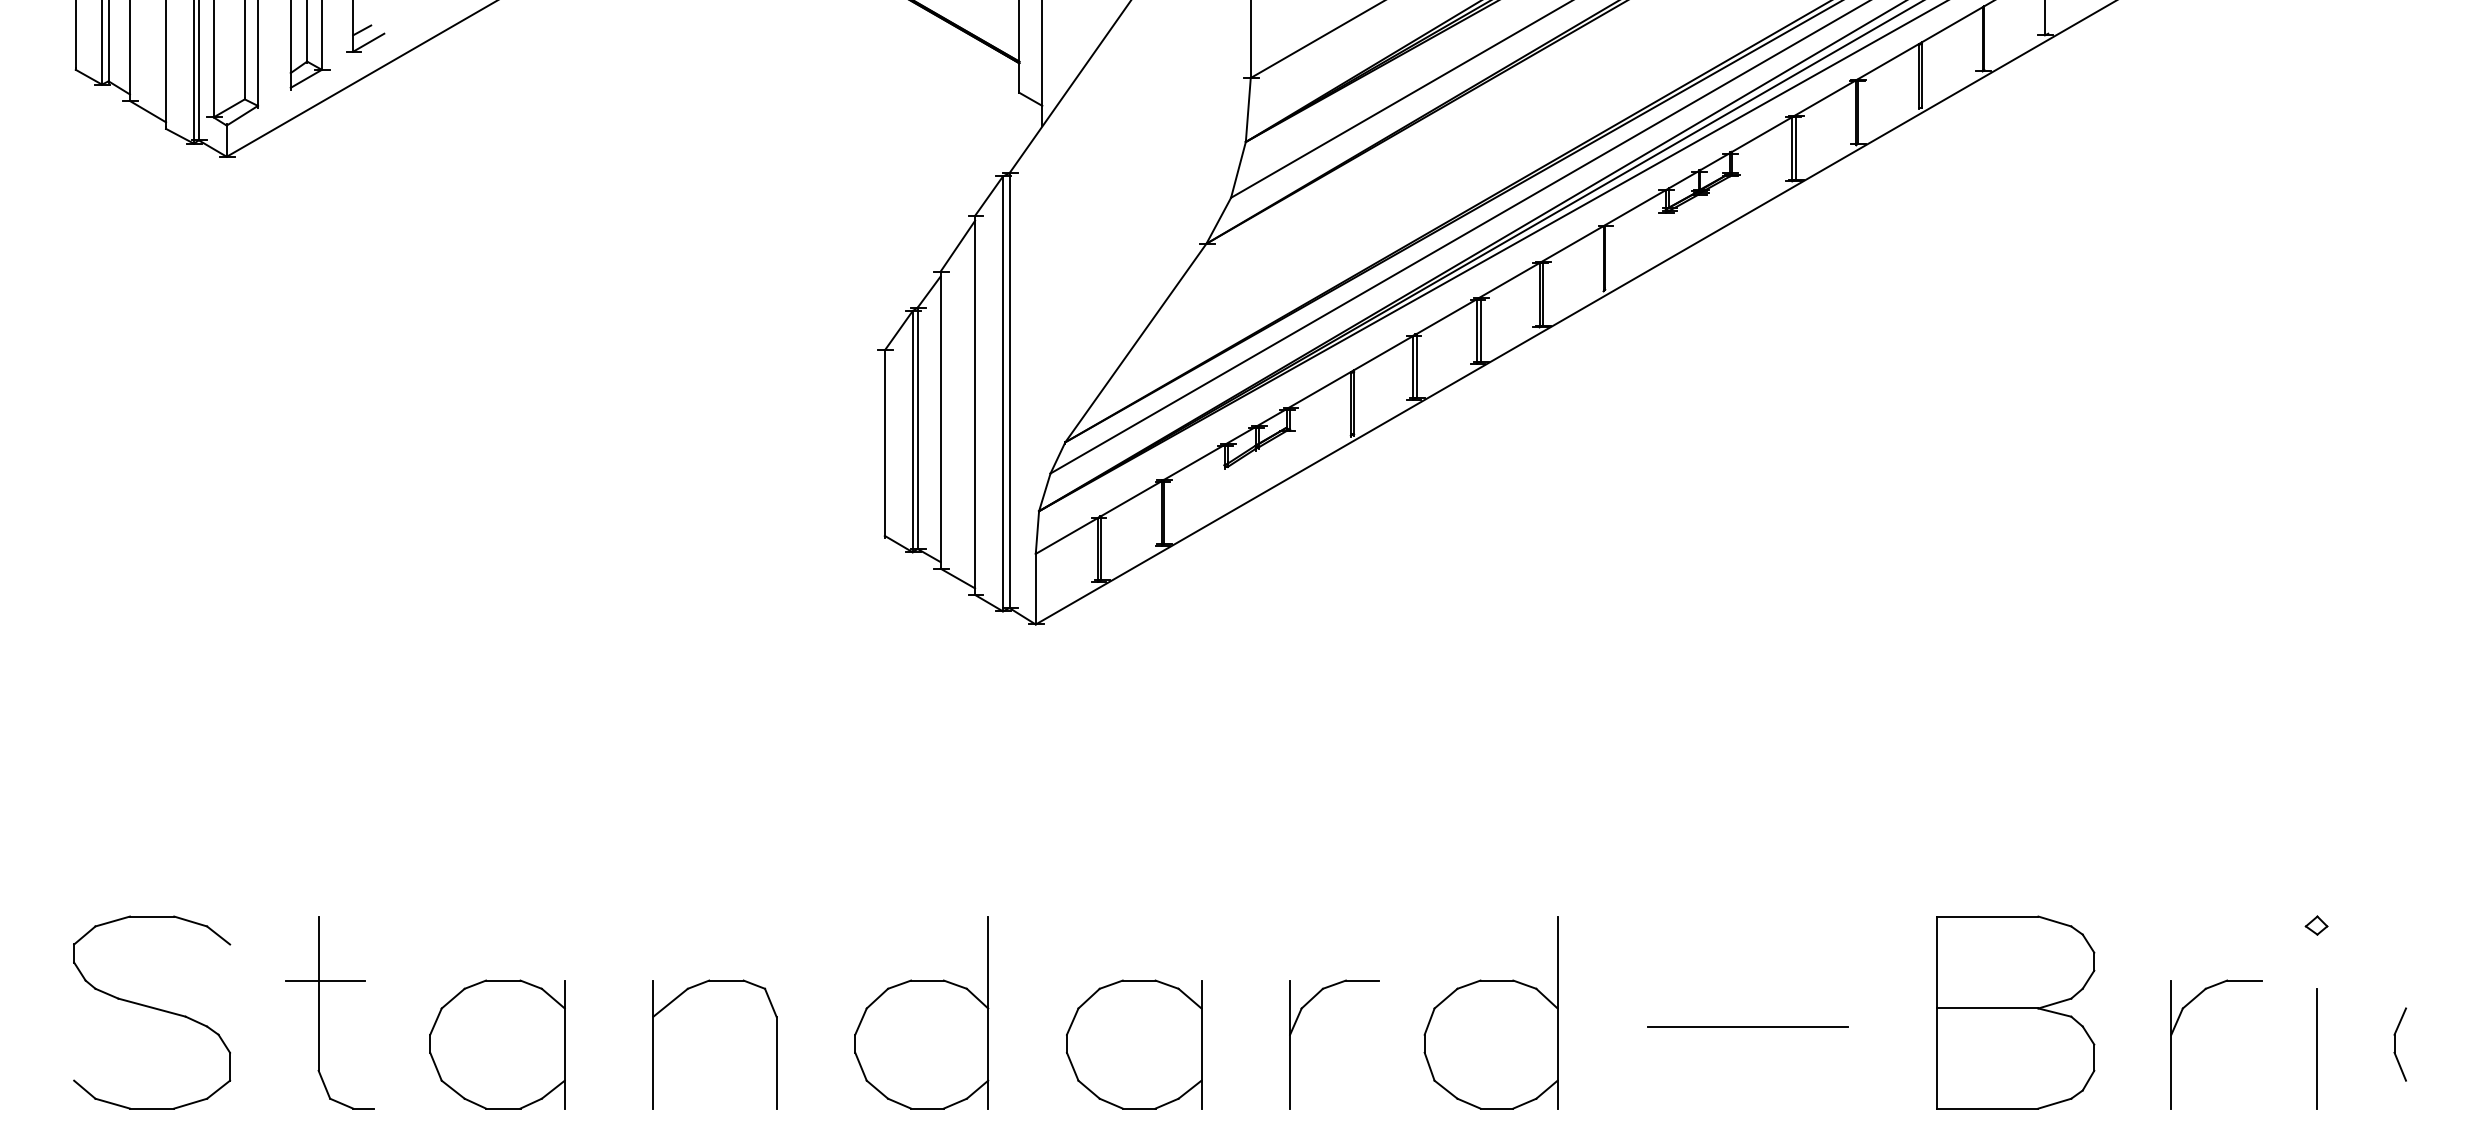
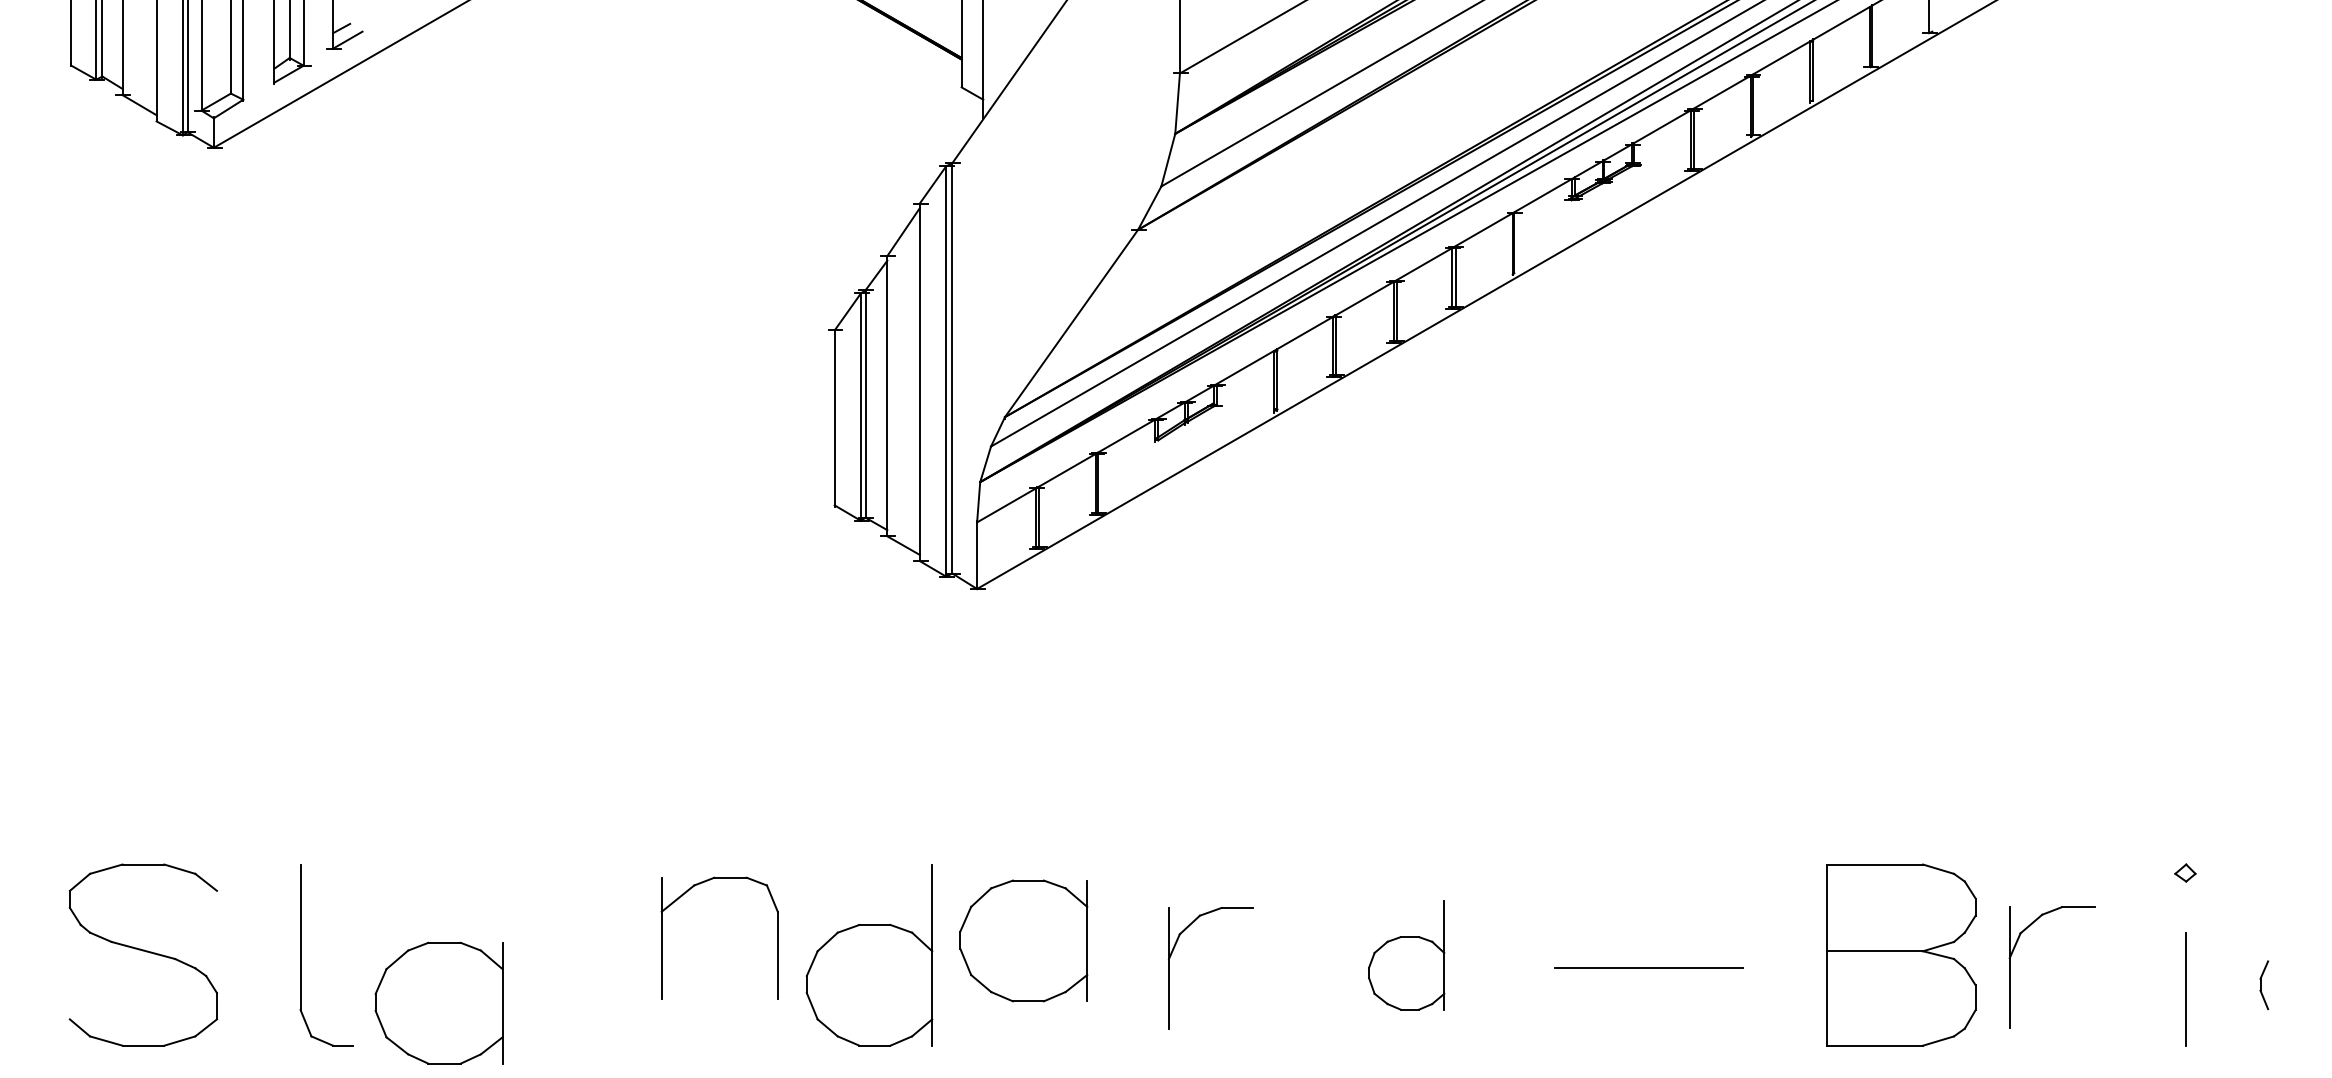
line: (324, 980) -> (306, 924), removed
part: (675, 1000) -> (682, 896), moved
part: (1490, 1012) -> (1406, 955), size x0.6
part: (1295, 1025) -> (1174, 950), moved
part: (2175, 1028) -> (2013, 952), moved
part: (497, 1044) -> (439, 1003), moved
part: (1134, 1044) -> (1024, 940), moved
part: (2399, 1044) -> (2263, 985), size x0.7

